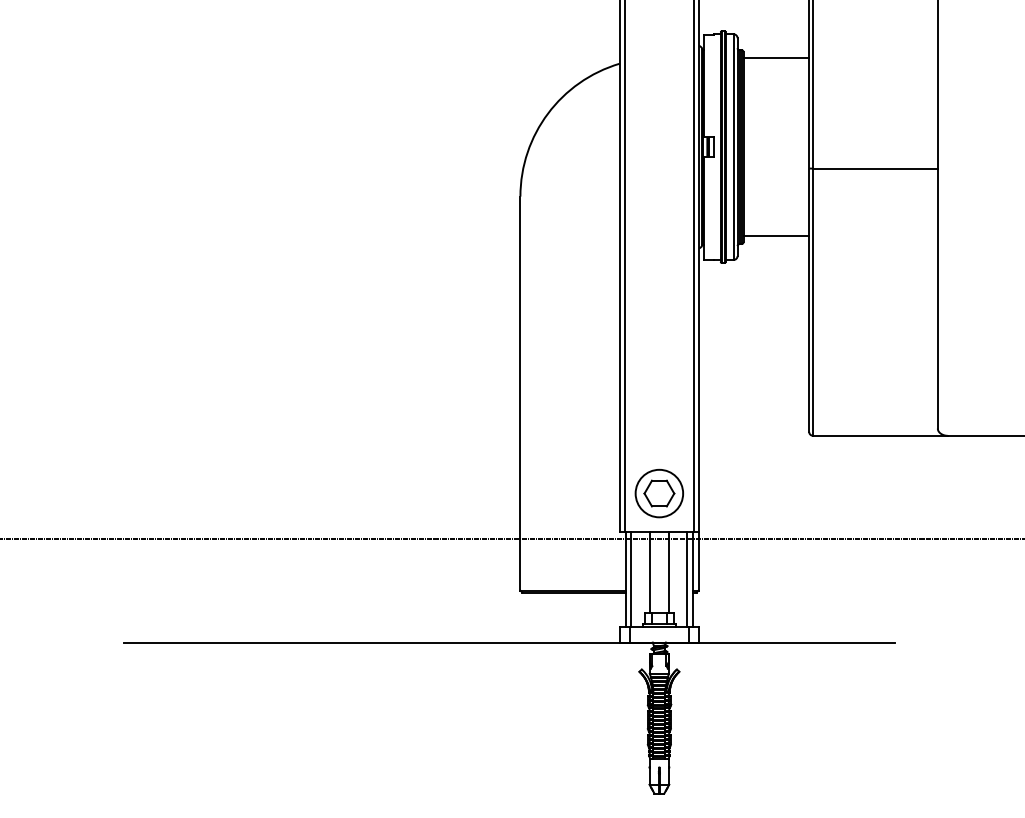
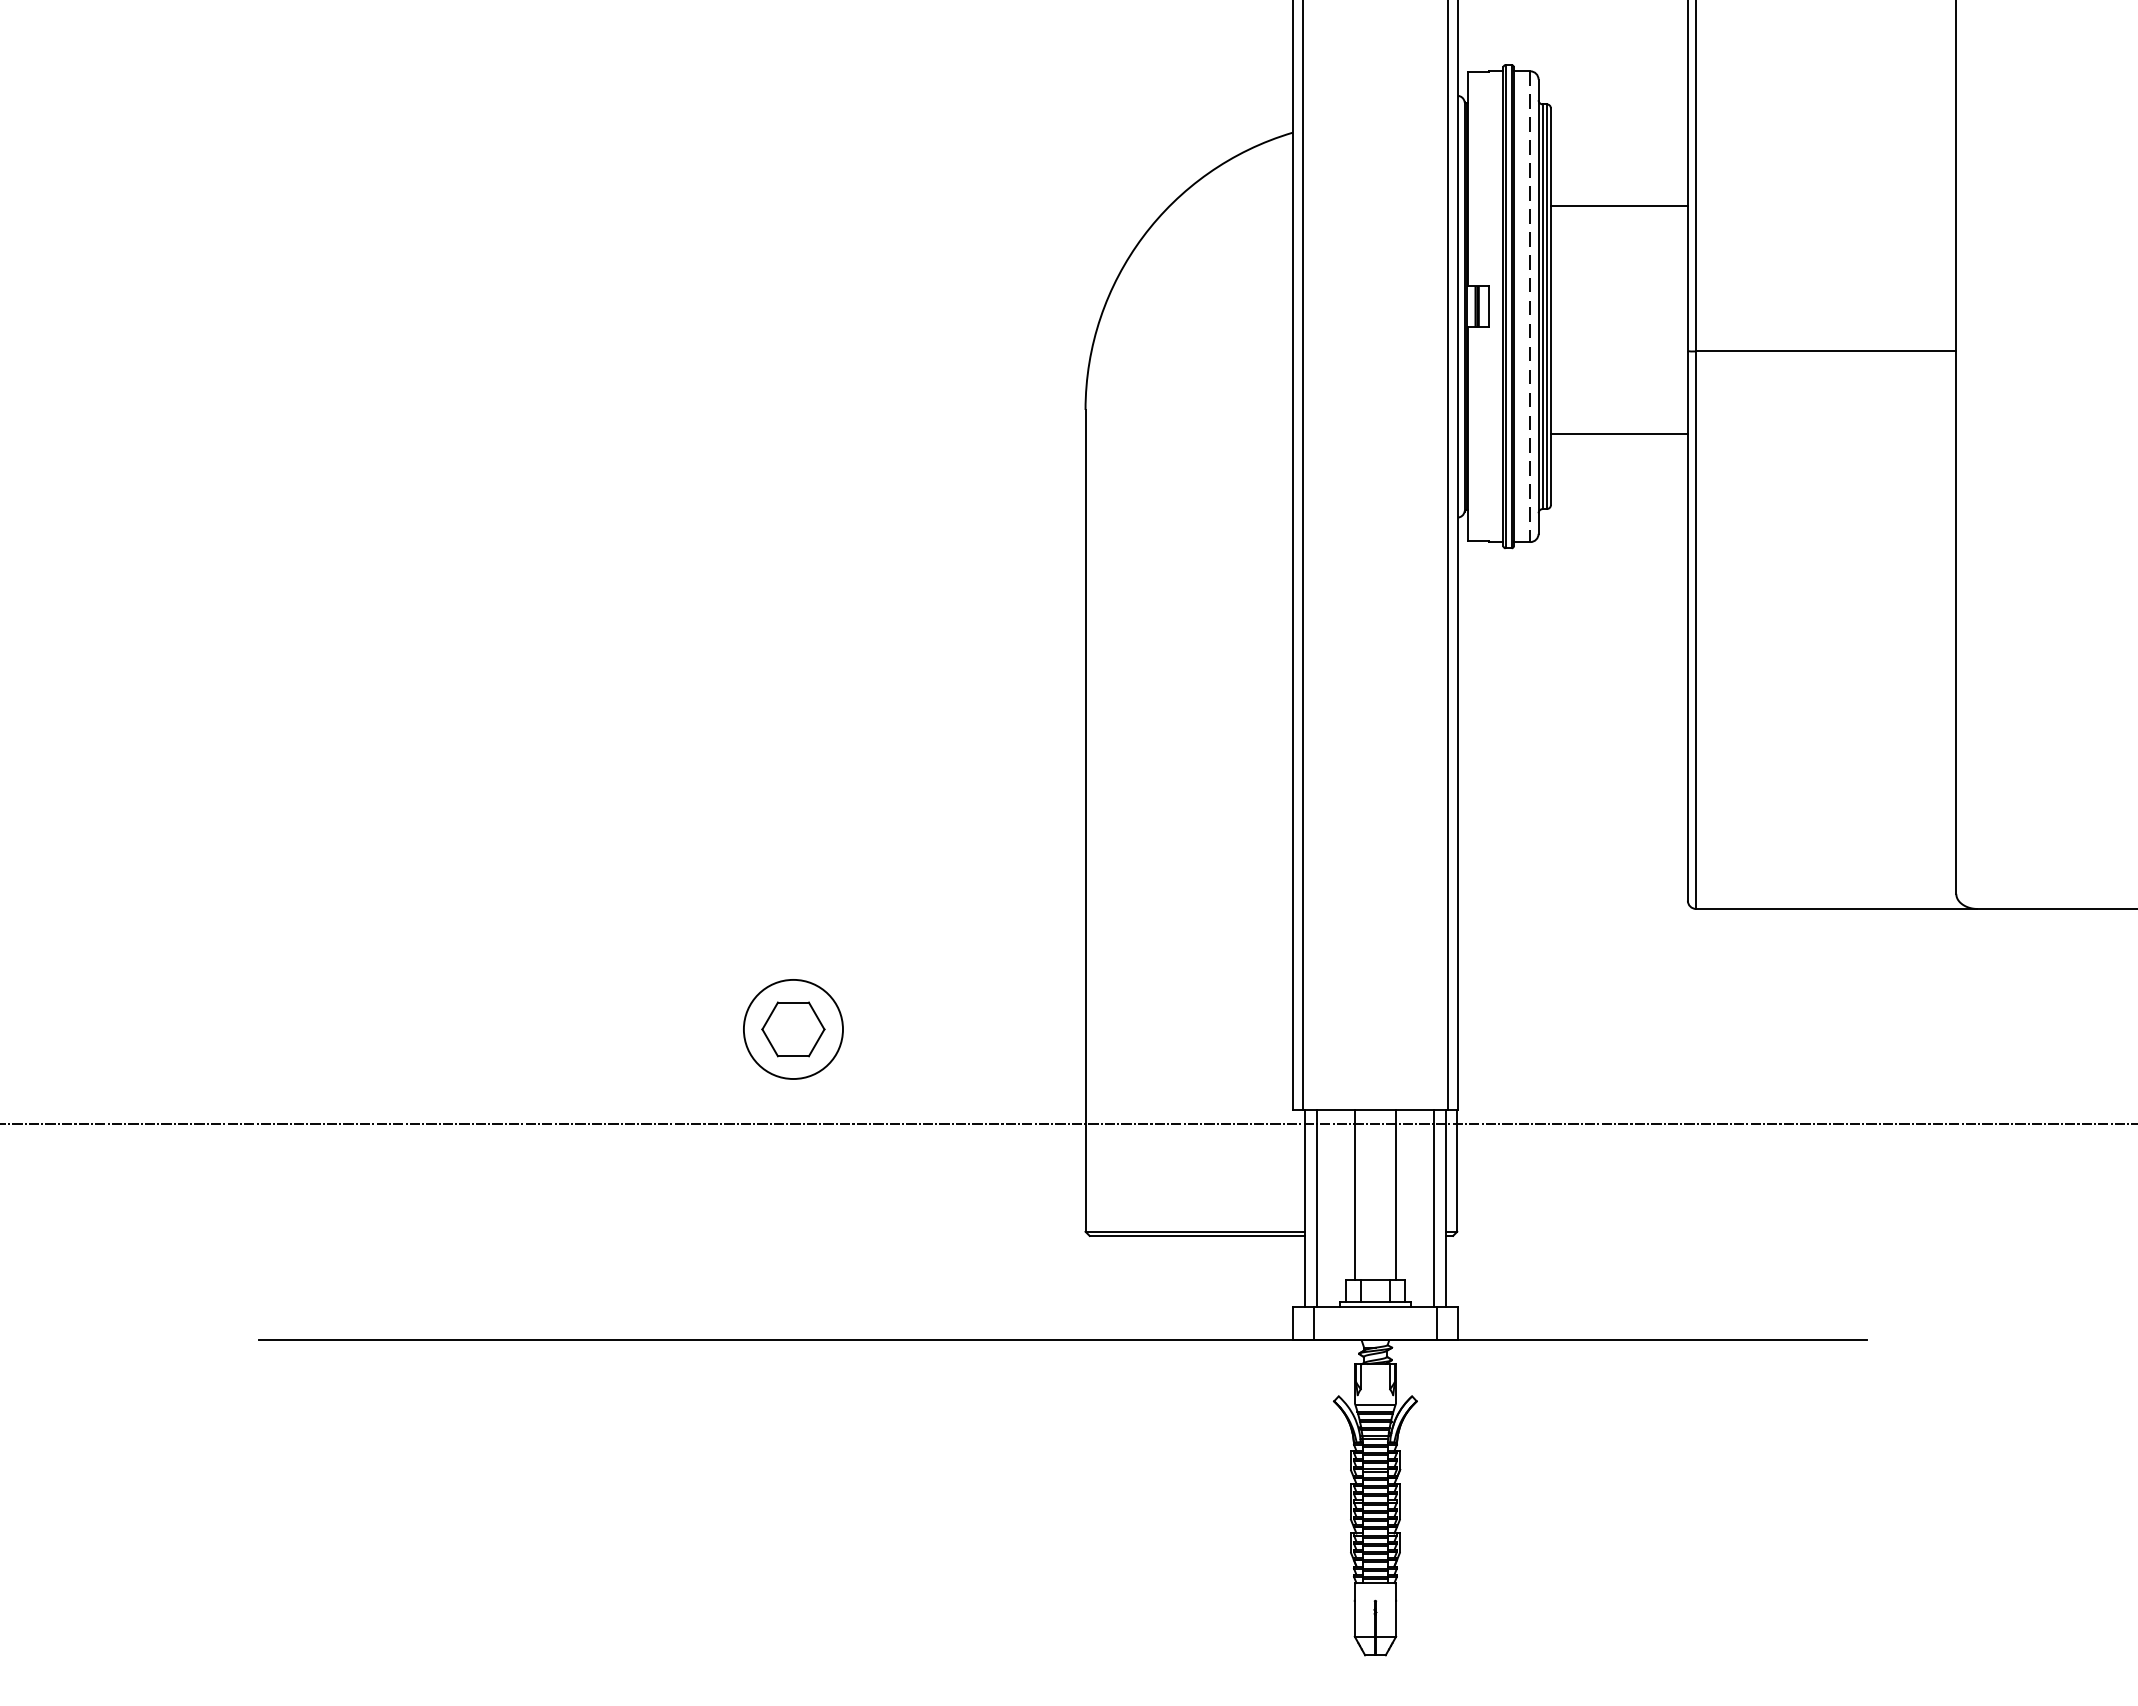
line: (776, 58) -> (1619, 207), moved
line: (733, 147) -> (1530, 307), solid -> dashed
line: (776, 236) -> (1619, 434), moved
part: (658, 493) -> (791, 1029), moved

